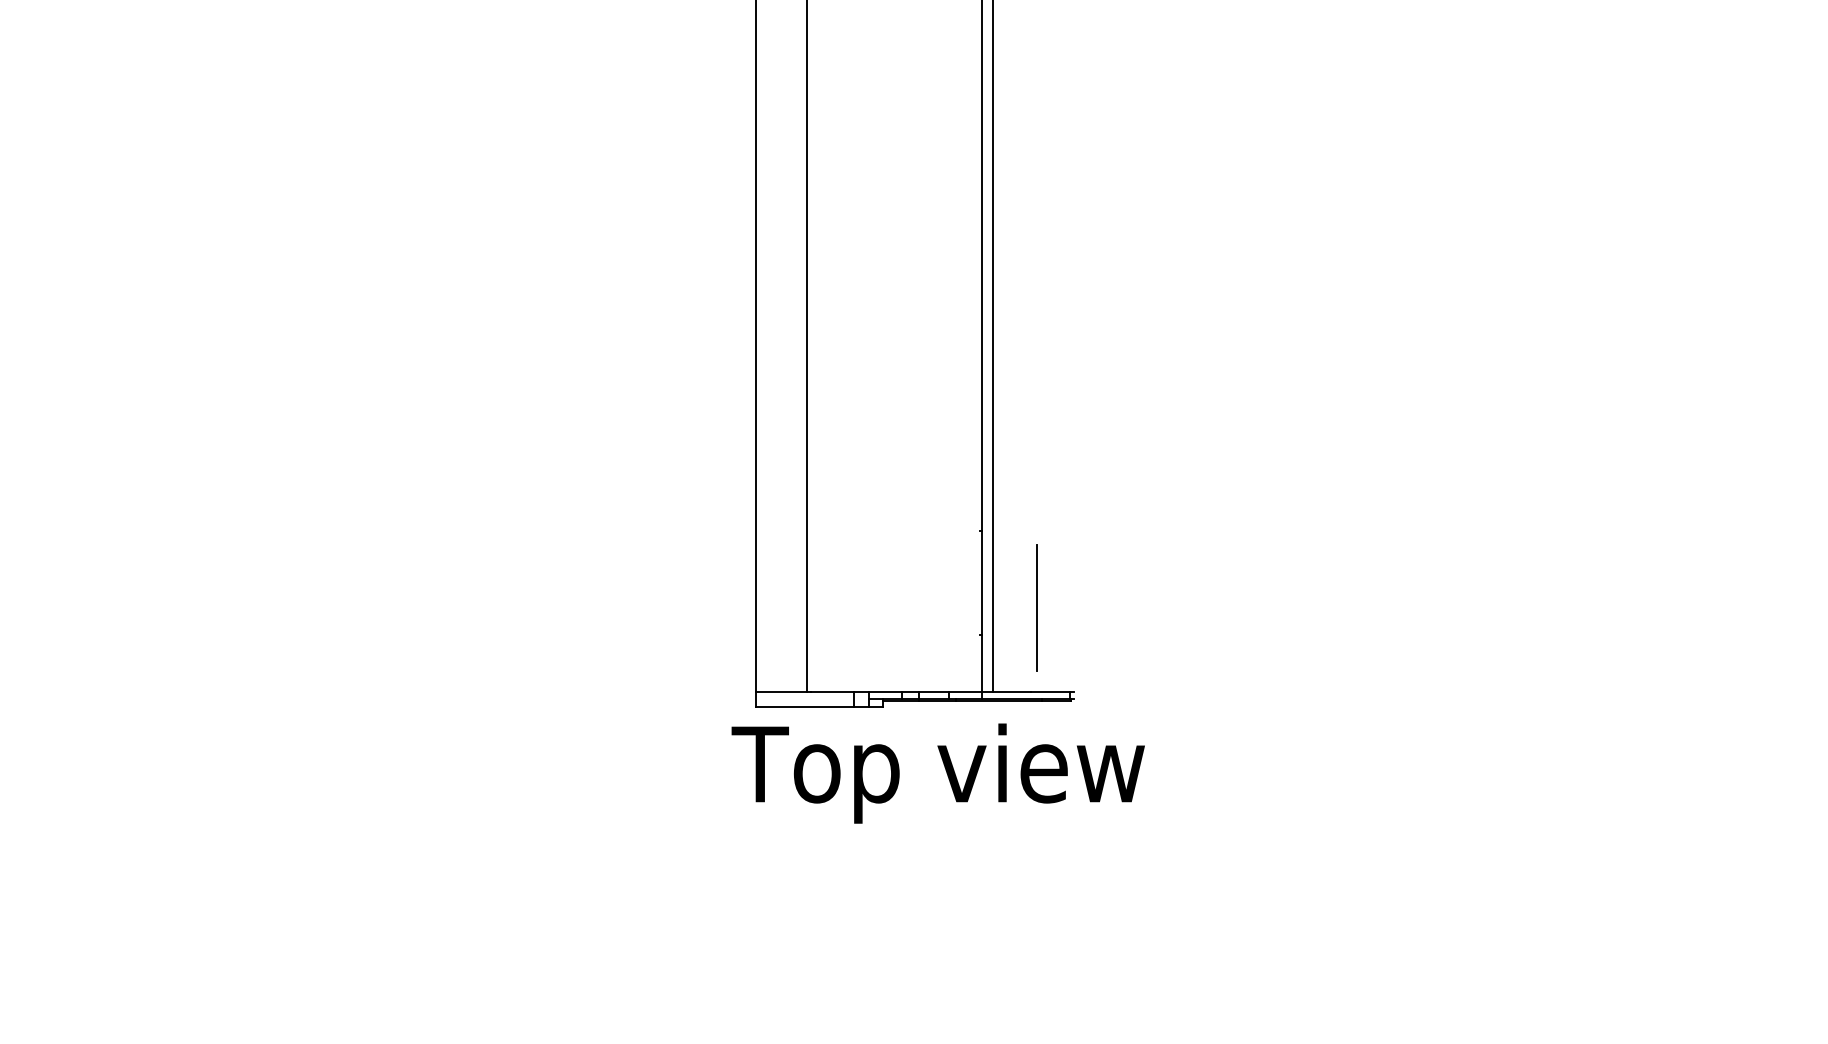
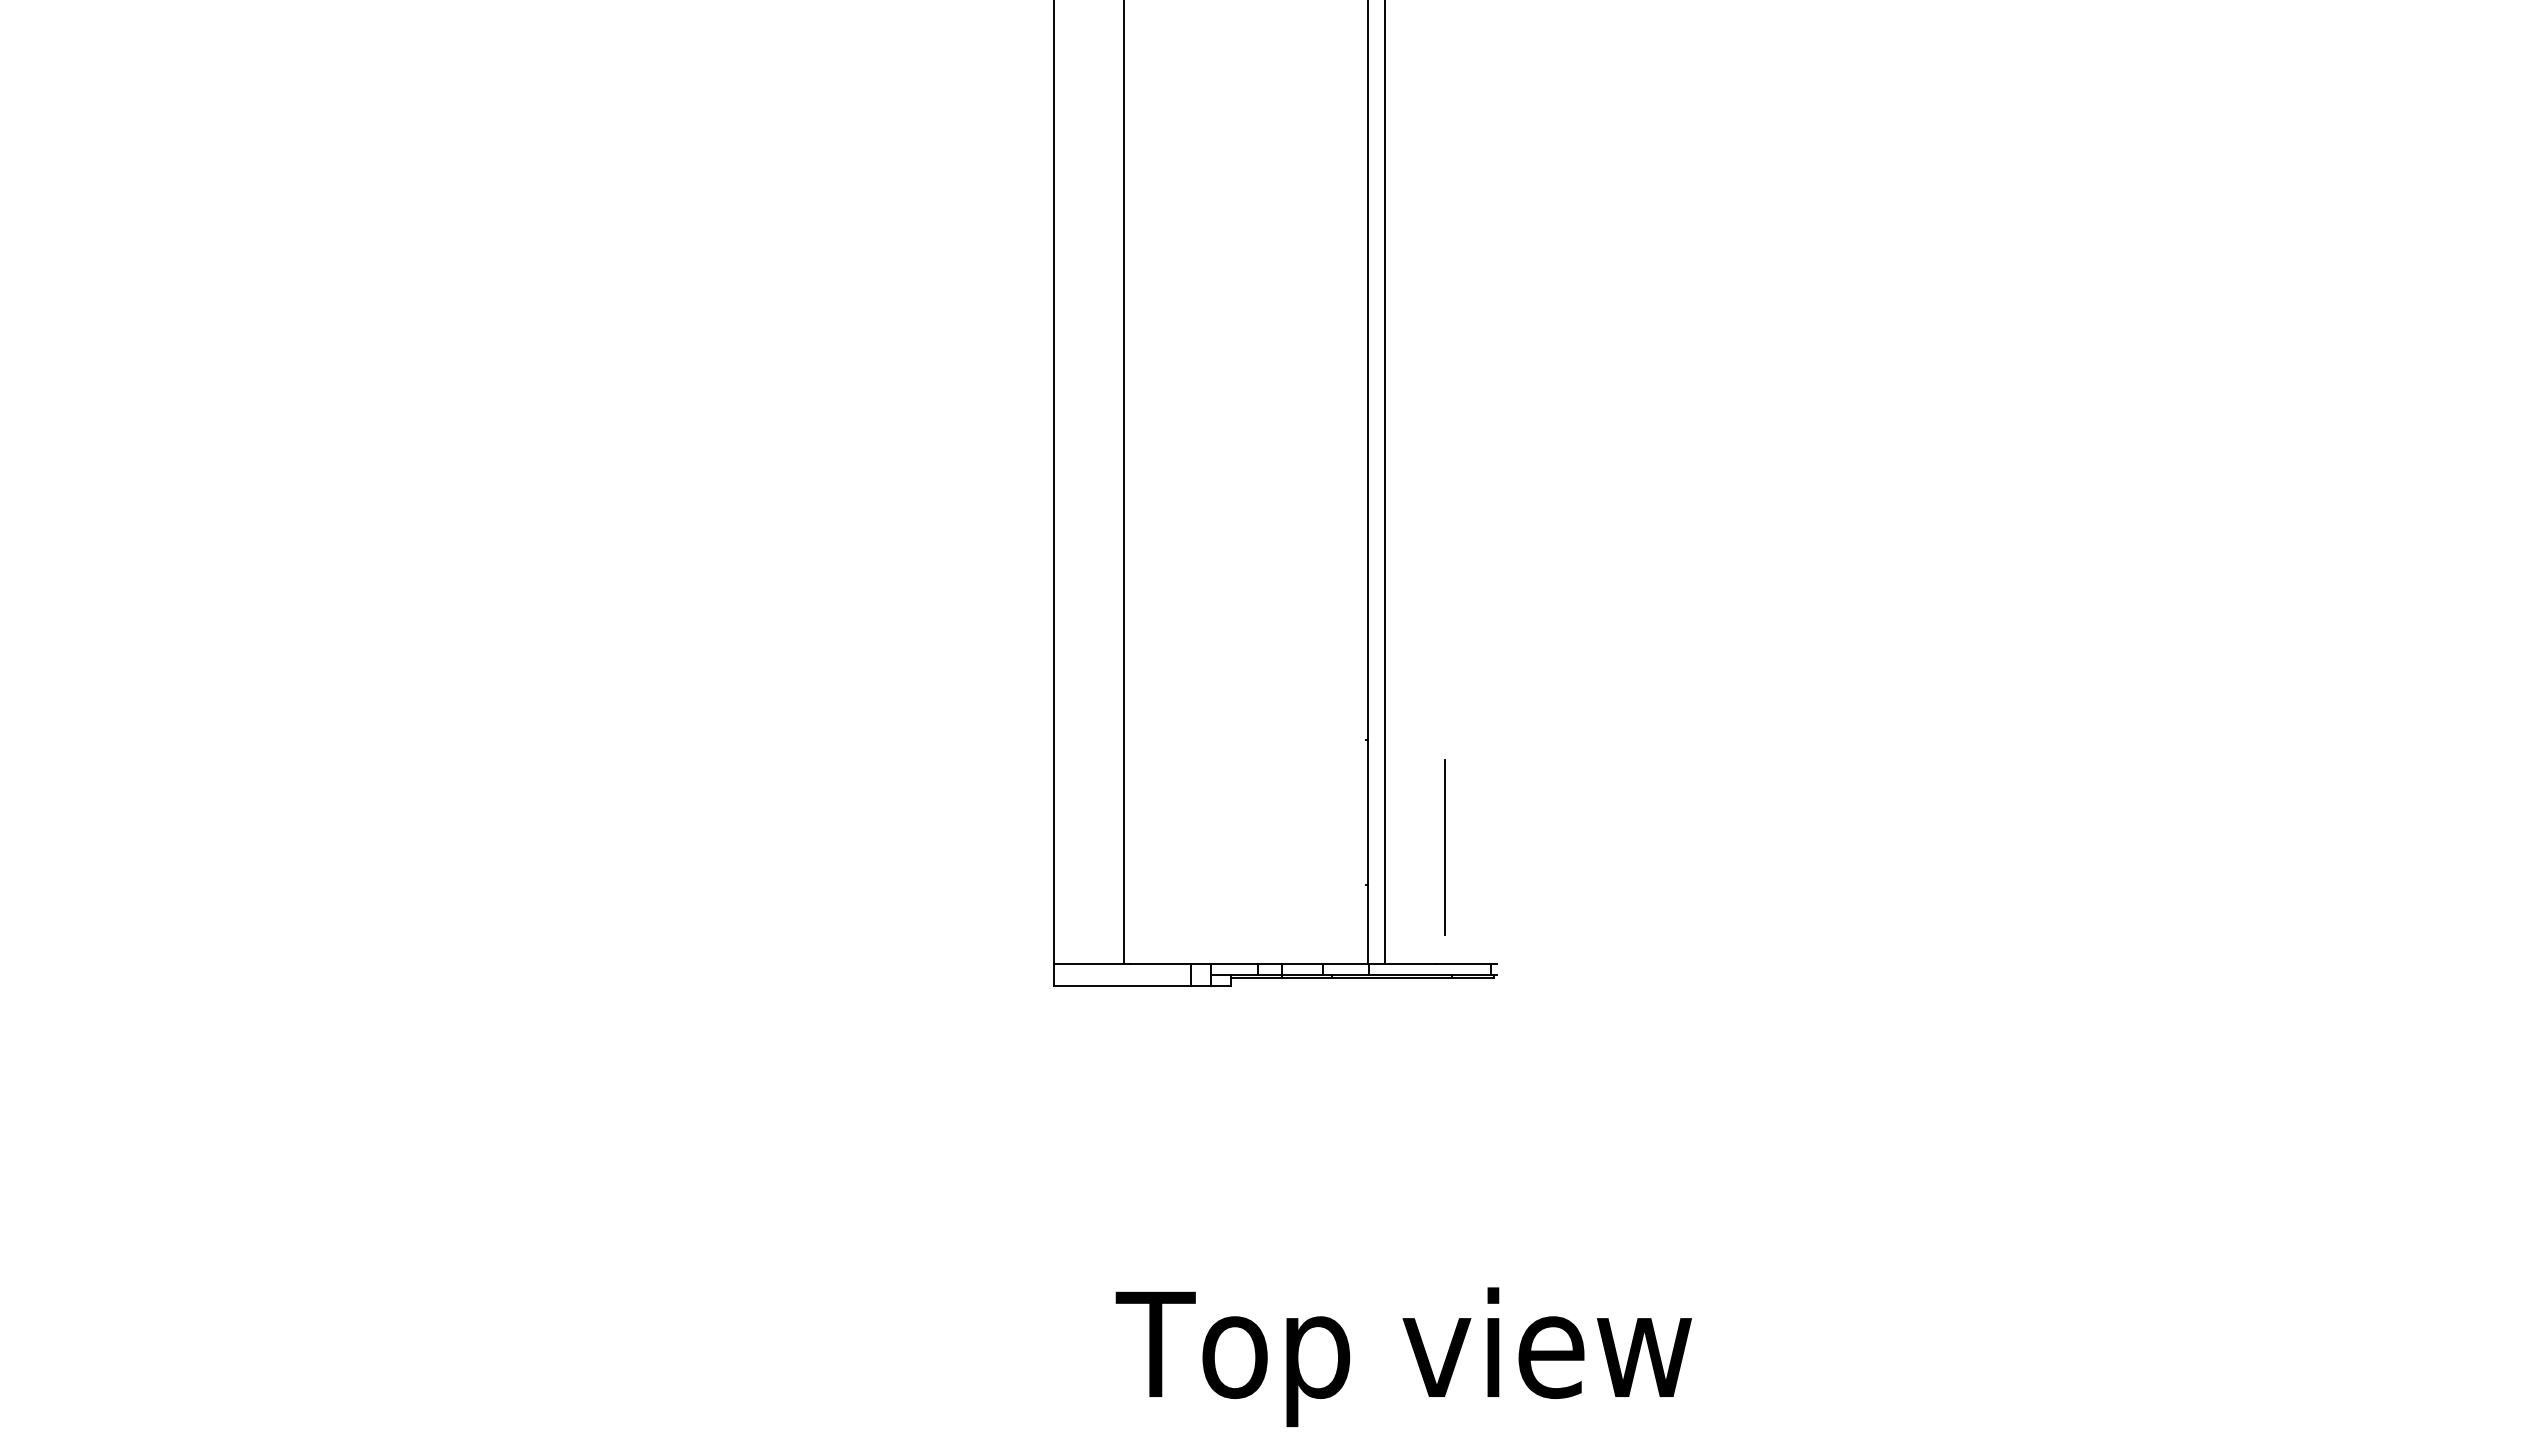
text: (938, 773) -> (1403, 1356), moved

